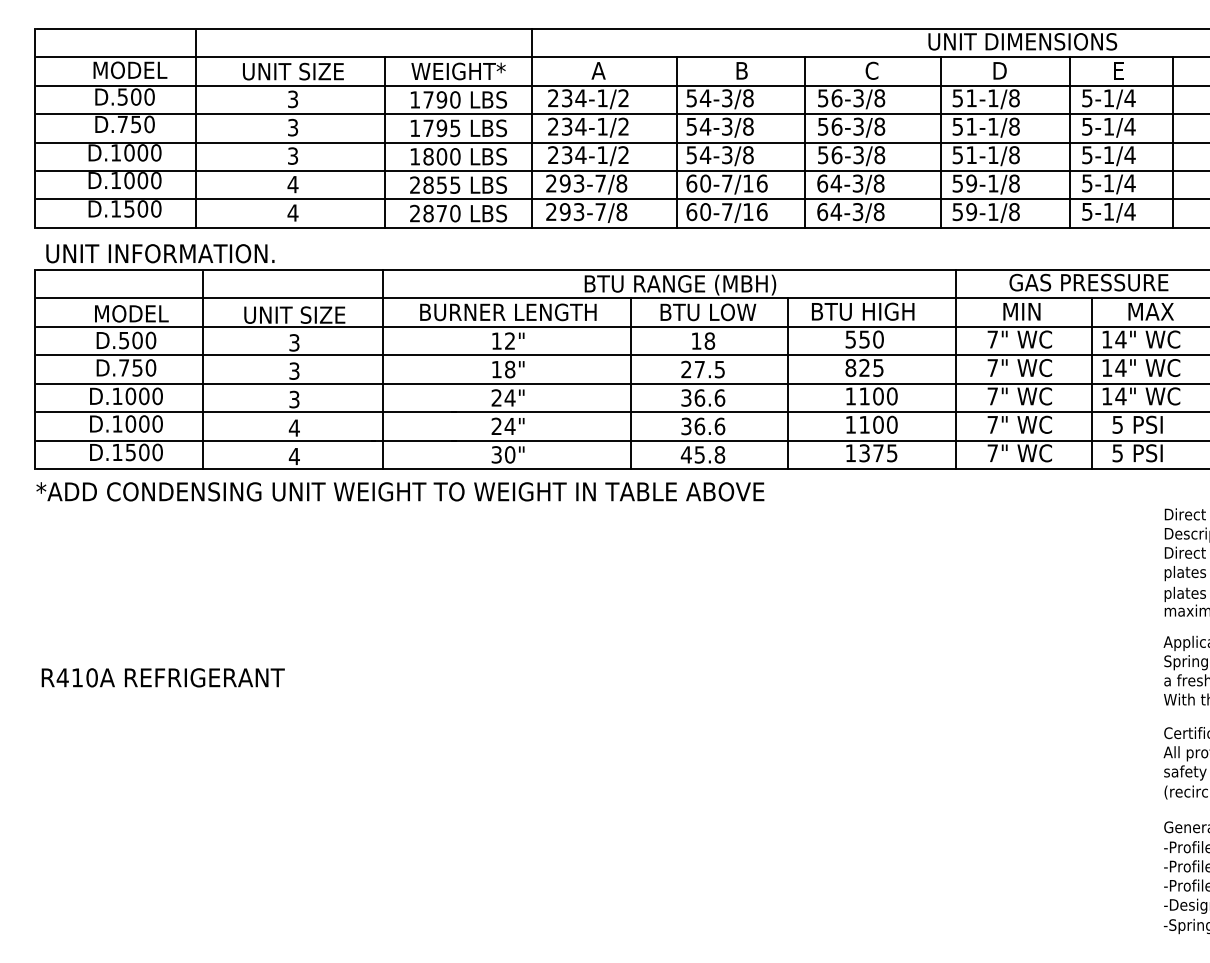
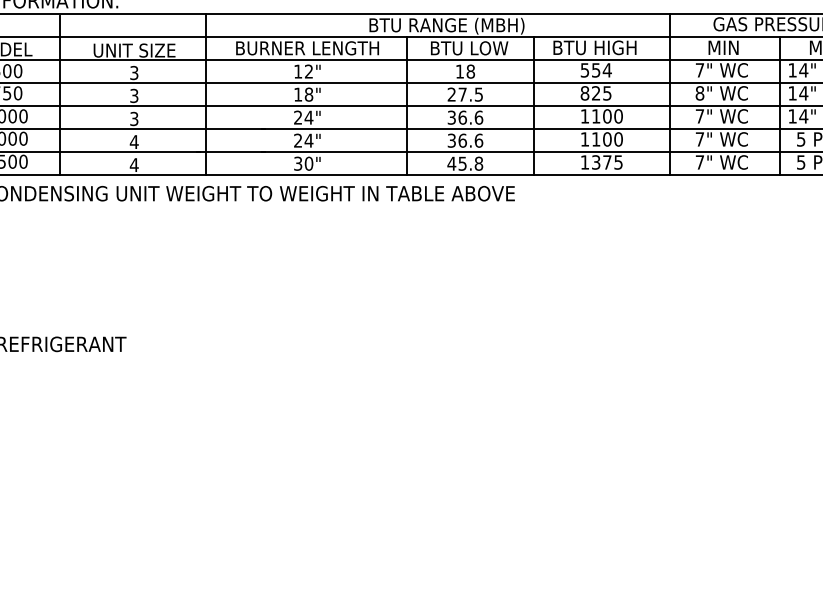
text: (878, 339) -> (607, 70), 550 -> 554
text: (992, 368) -> (699, 93), 7" -> 8"

